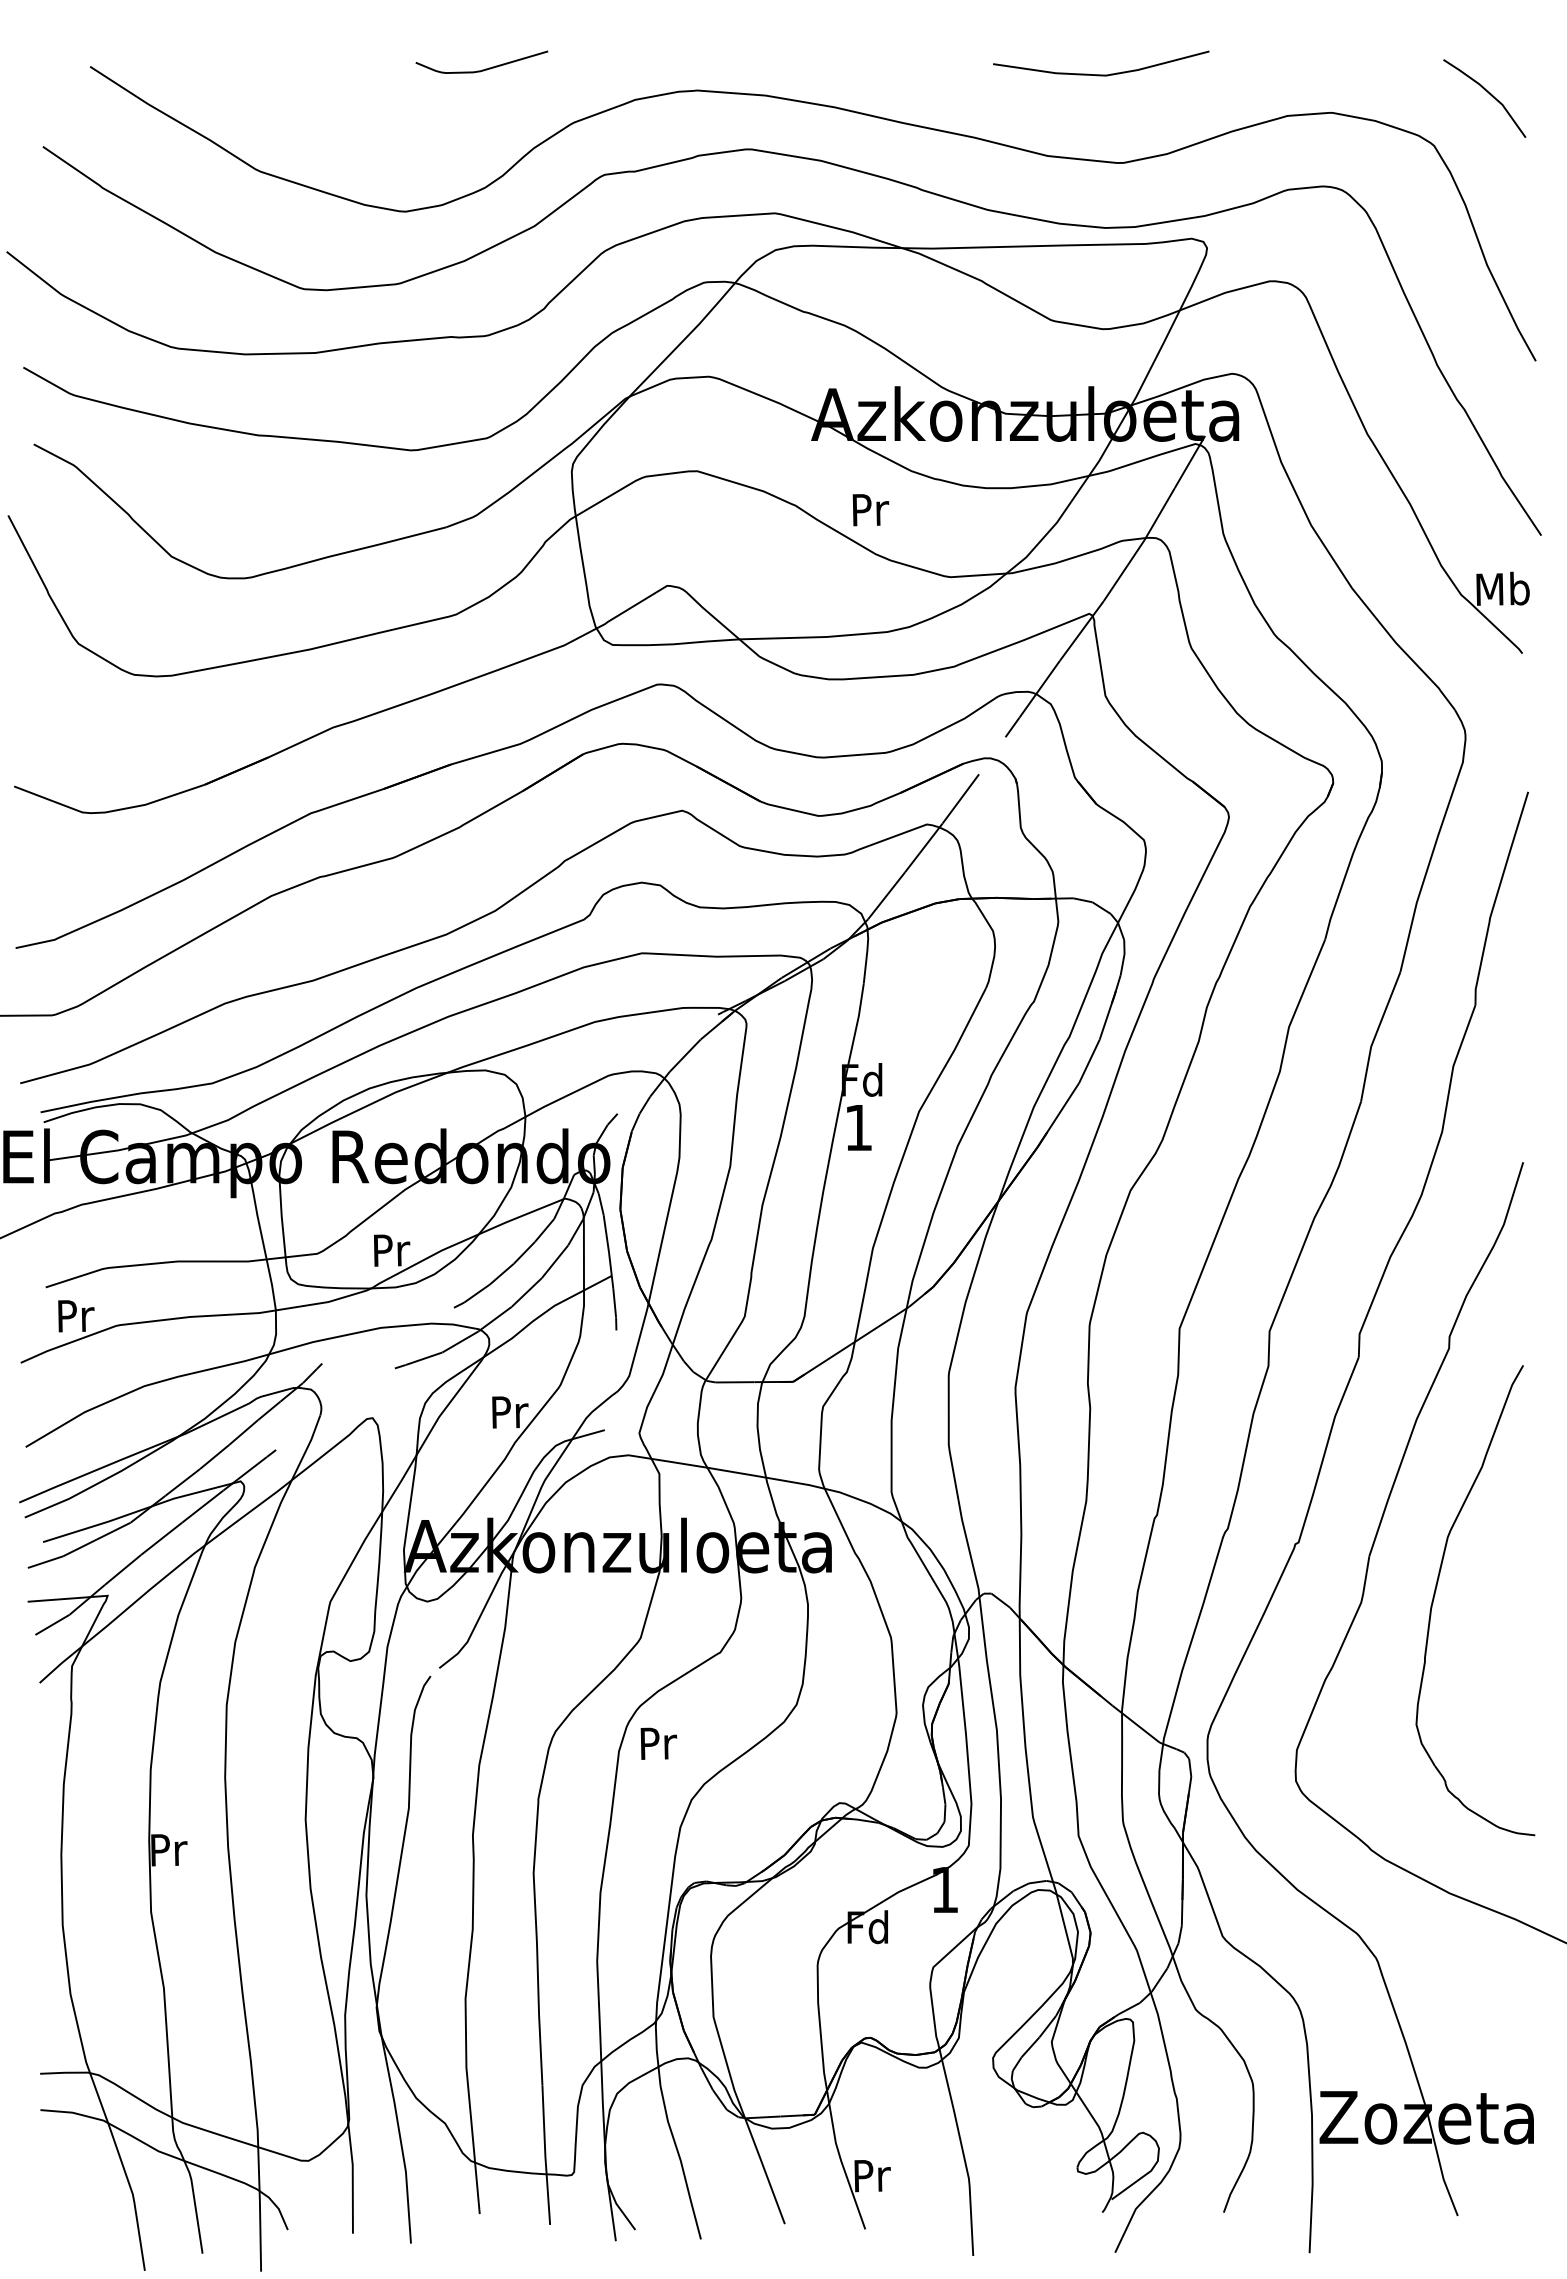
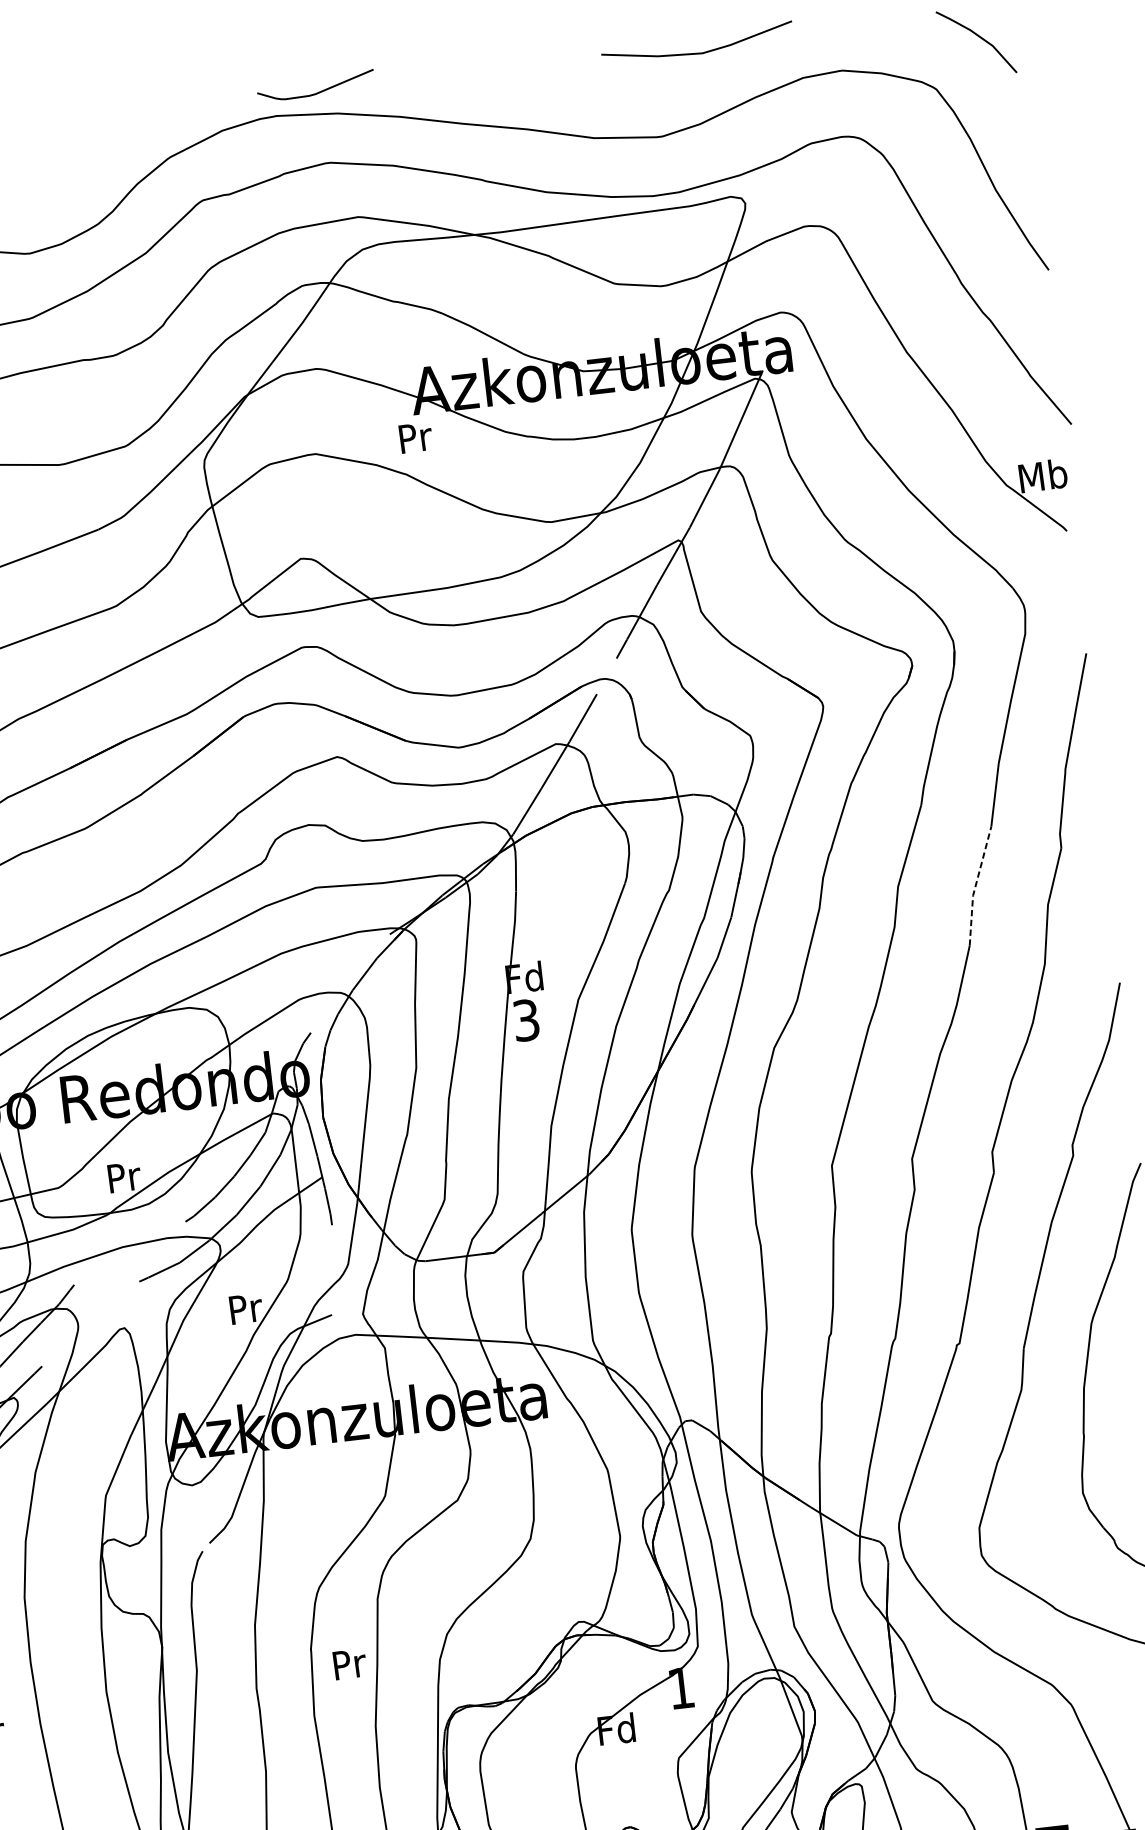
curve: (485, 68) -> (319, 91), moved
line: (1101, 74) -> (698, 52), moved
text: (870, 510) -> (415, 438), moved
line: (1375, 1036) -> (975, 886), solid -> dashed
text: (858, 1127) -> (526, 1020), 1 -> 3
text: (658, 1743) -> (349, 1664), moved

